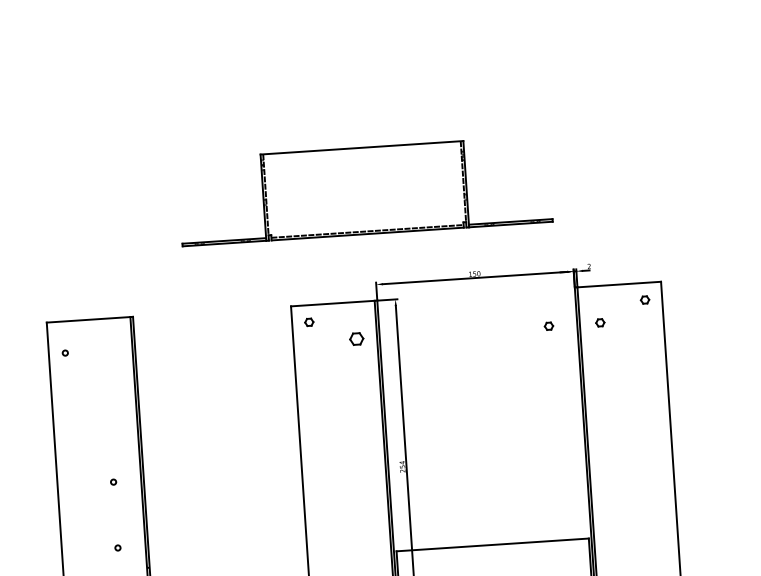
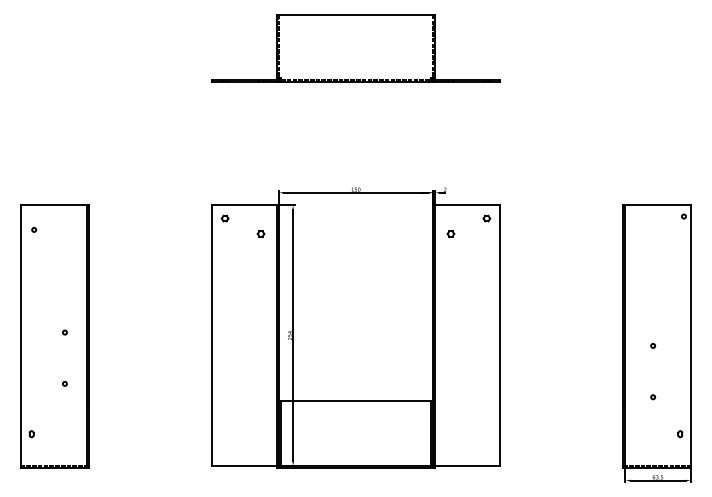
part: (364, 190) -> (355, 48), moved
part: (548, 325) -> (410, 233), removed
part: (355, 338) -> (260, 233), size x0.62

